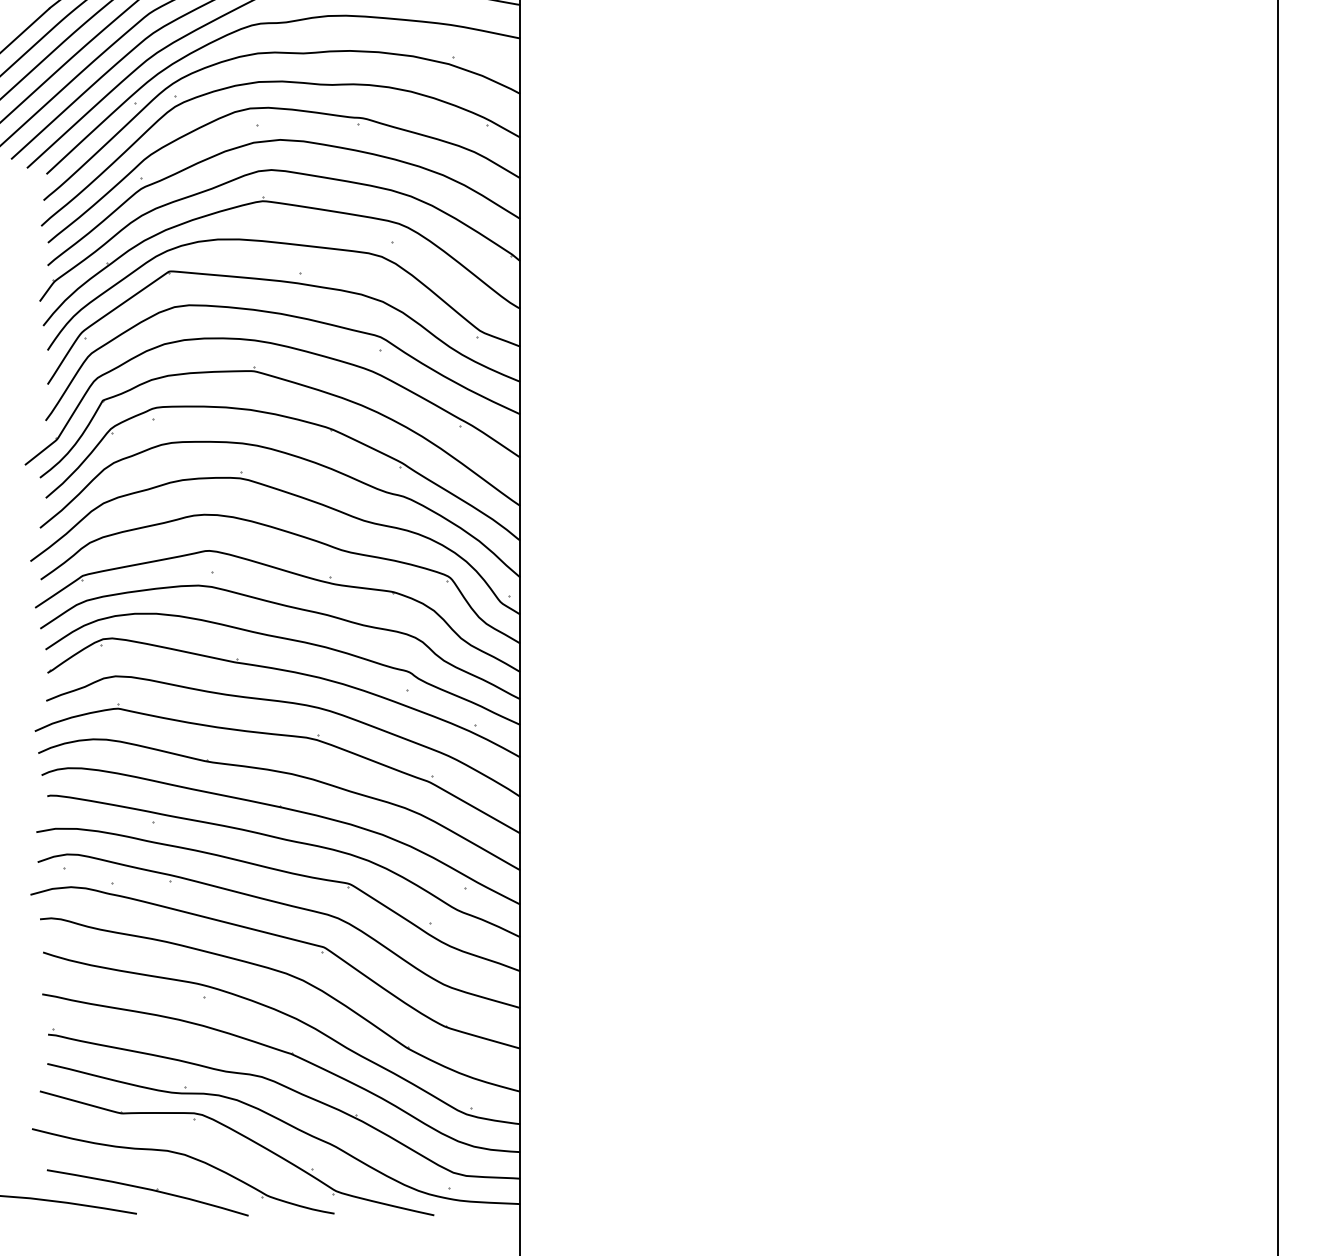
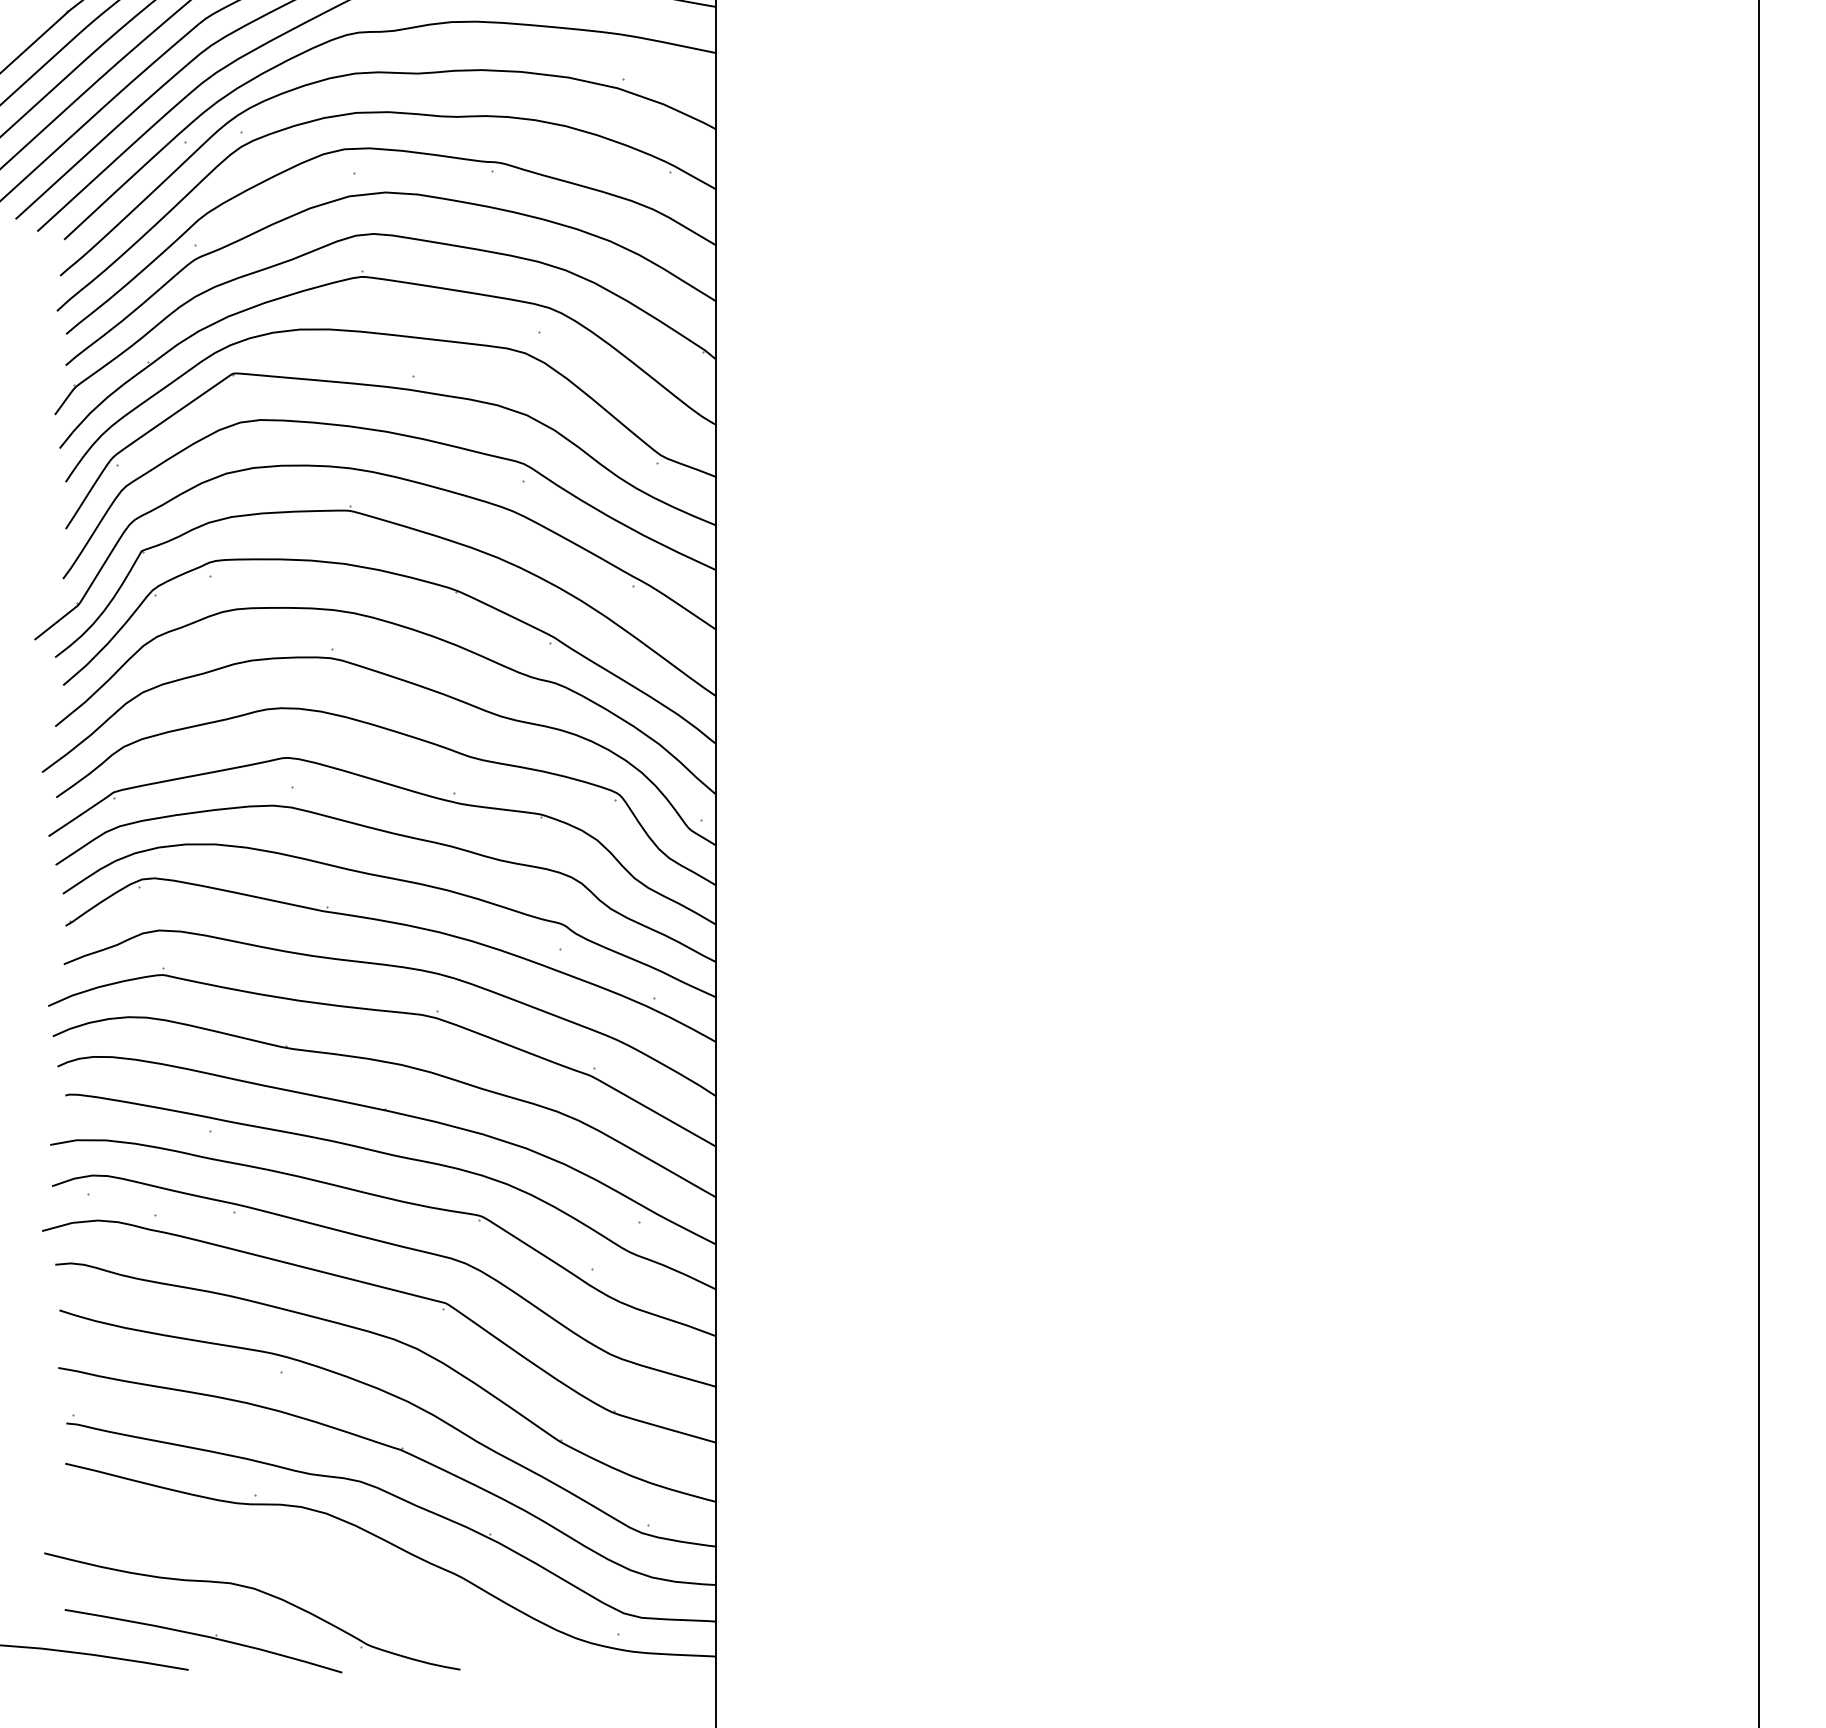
part: (244, 1137) -> (336, 1564), removed

